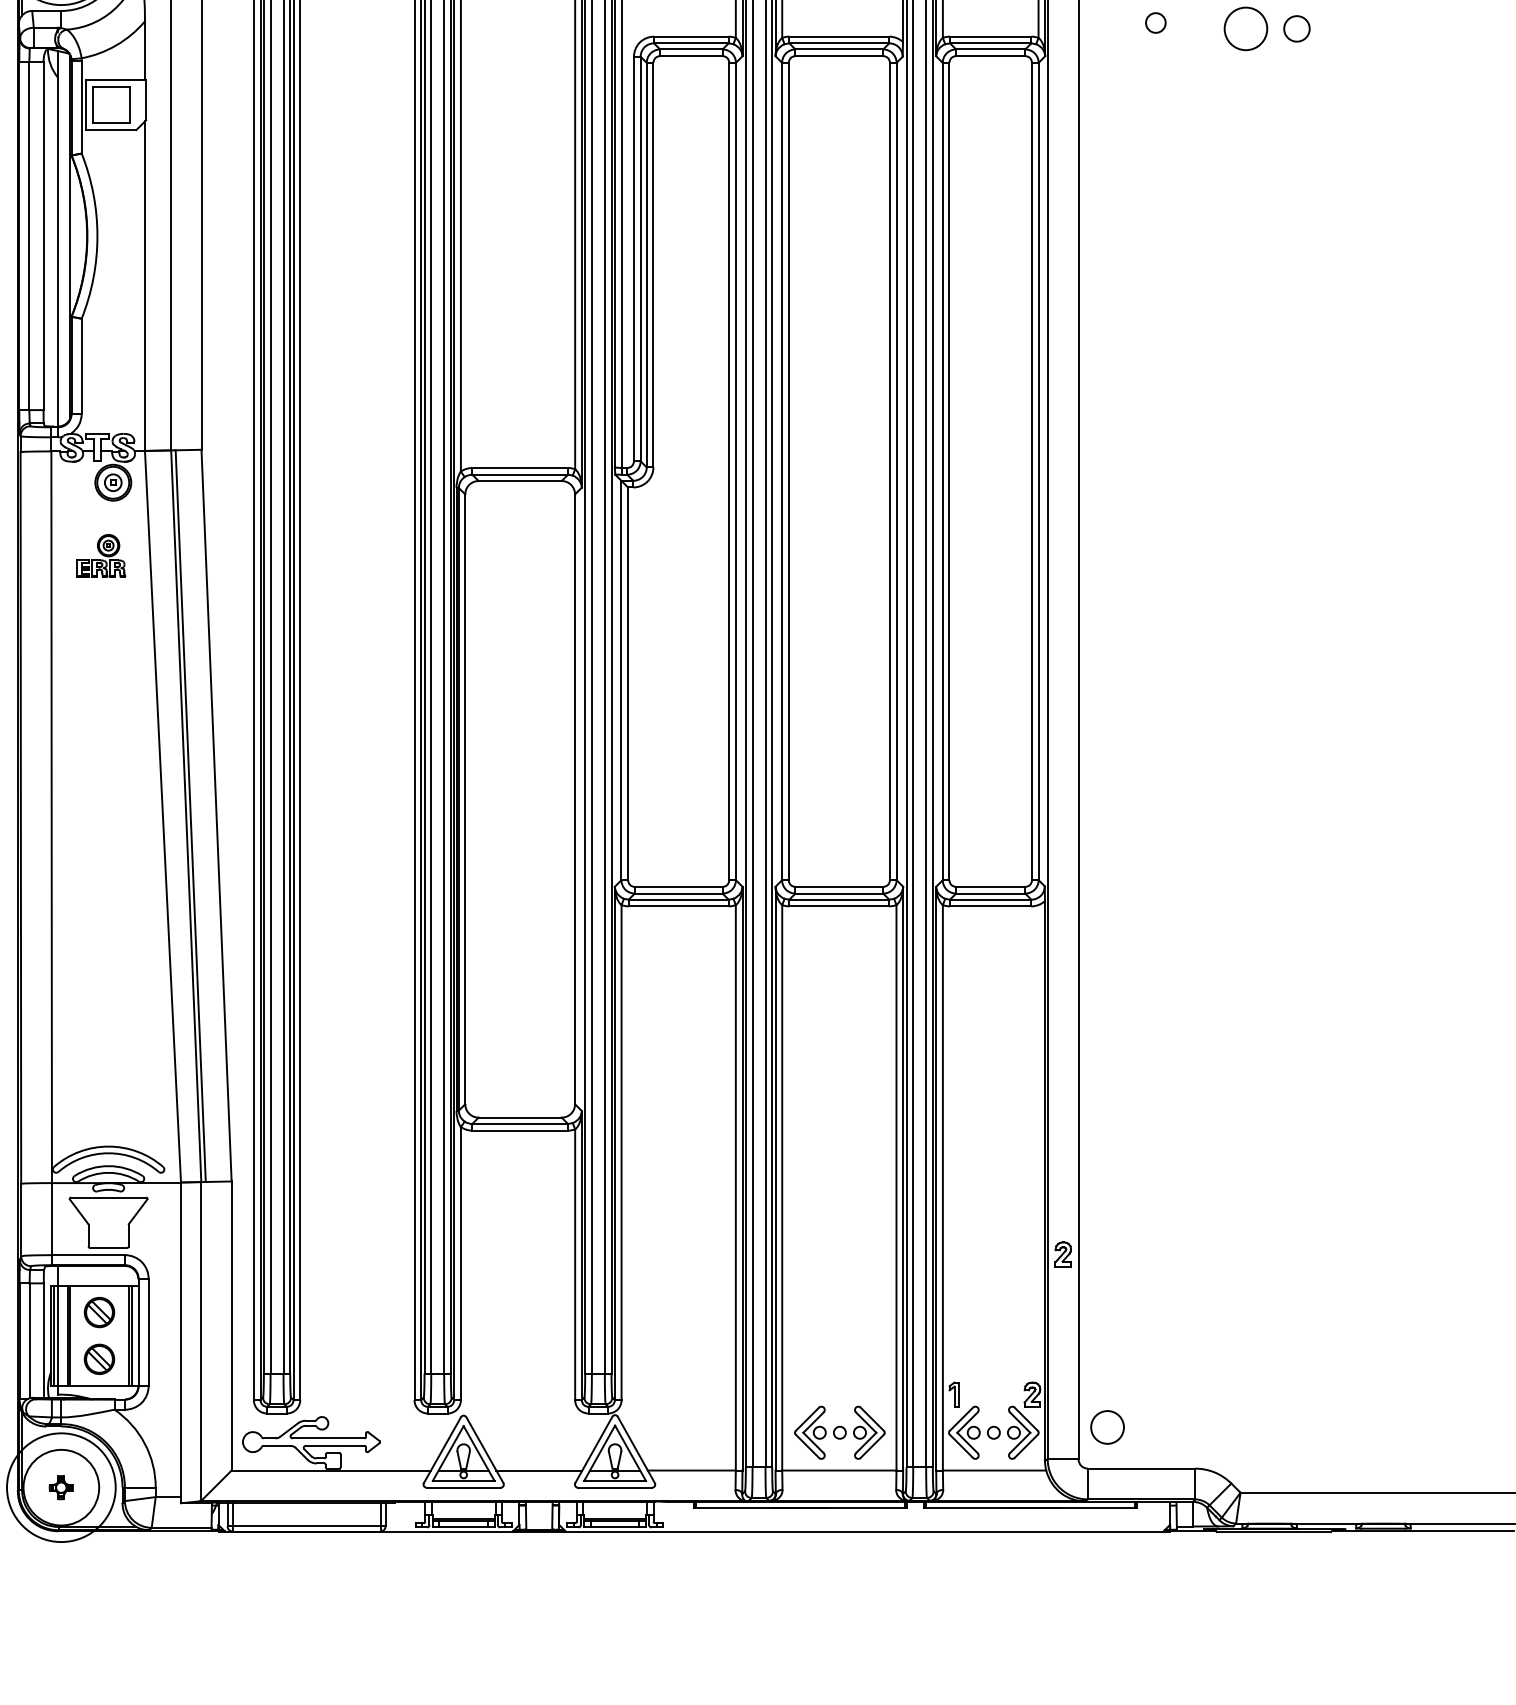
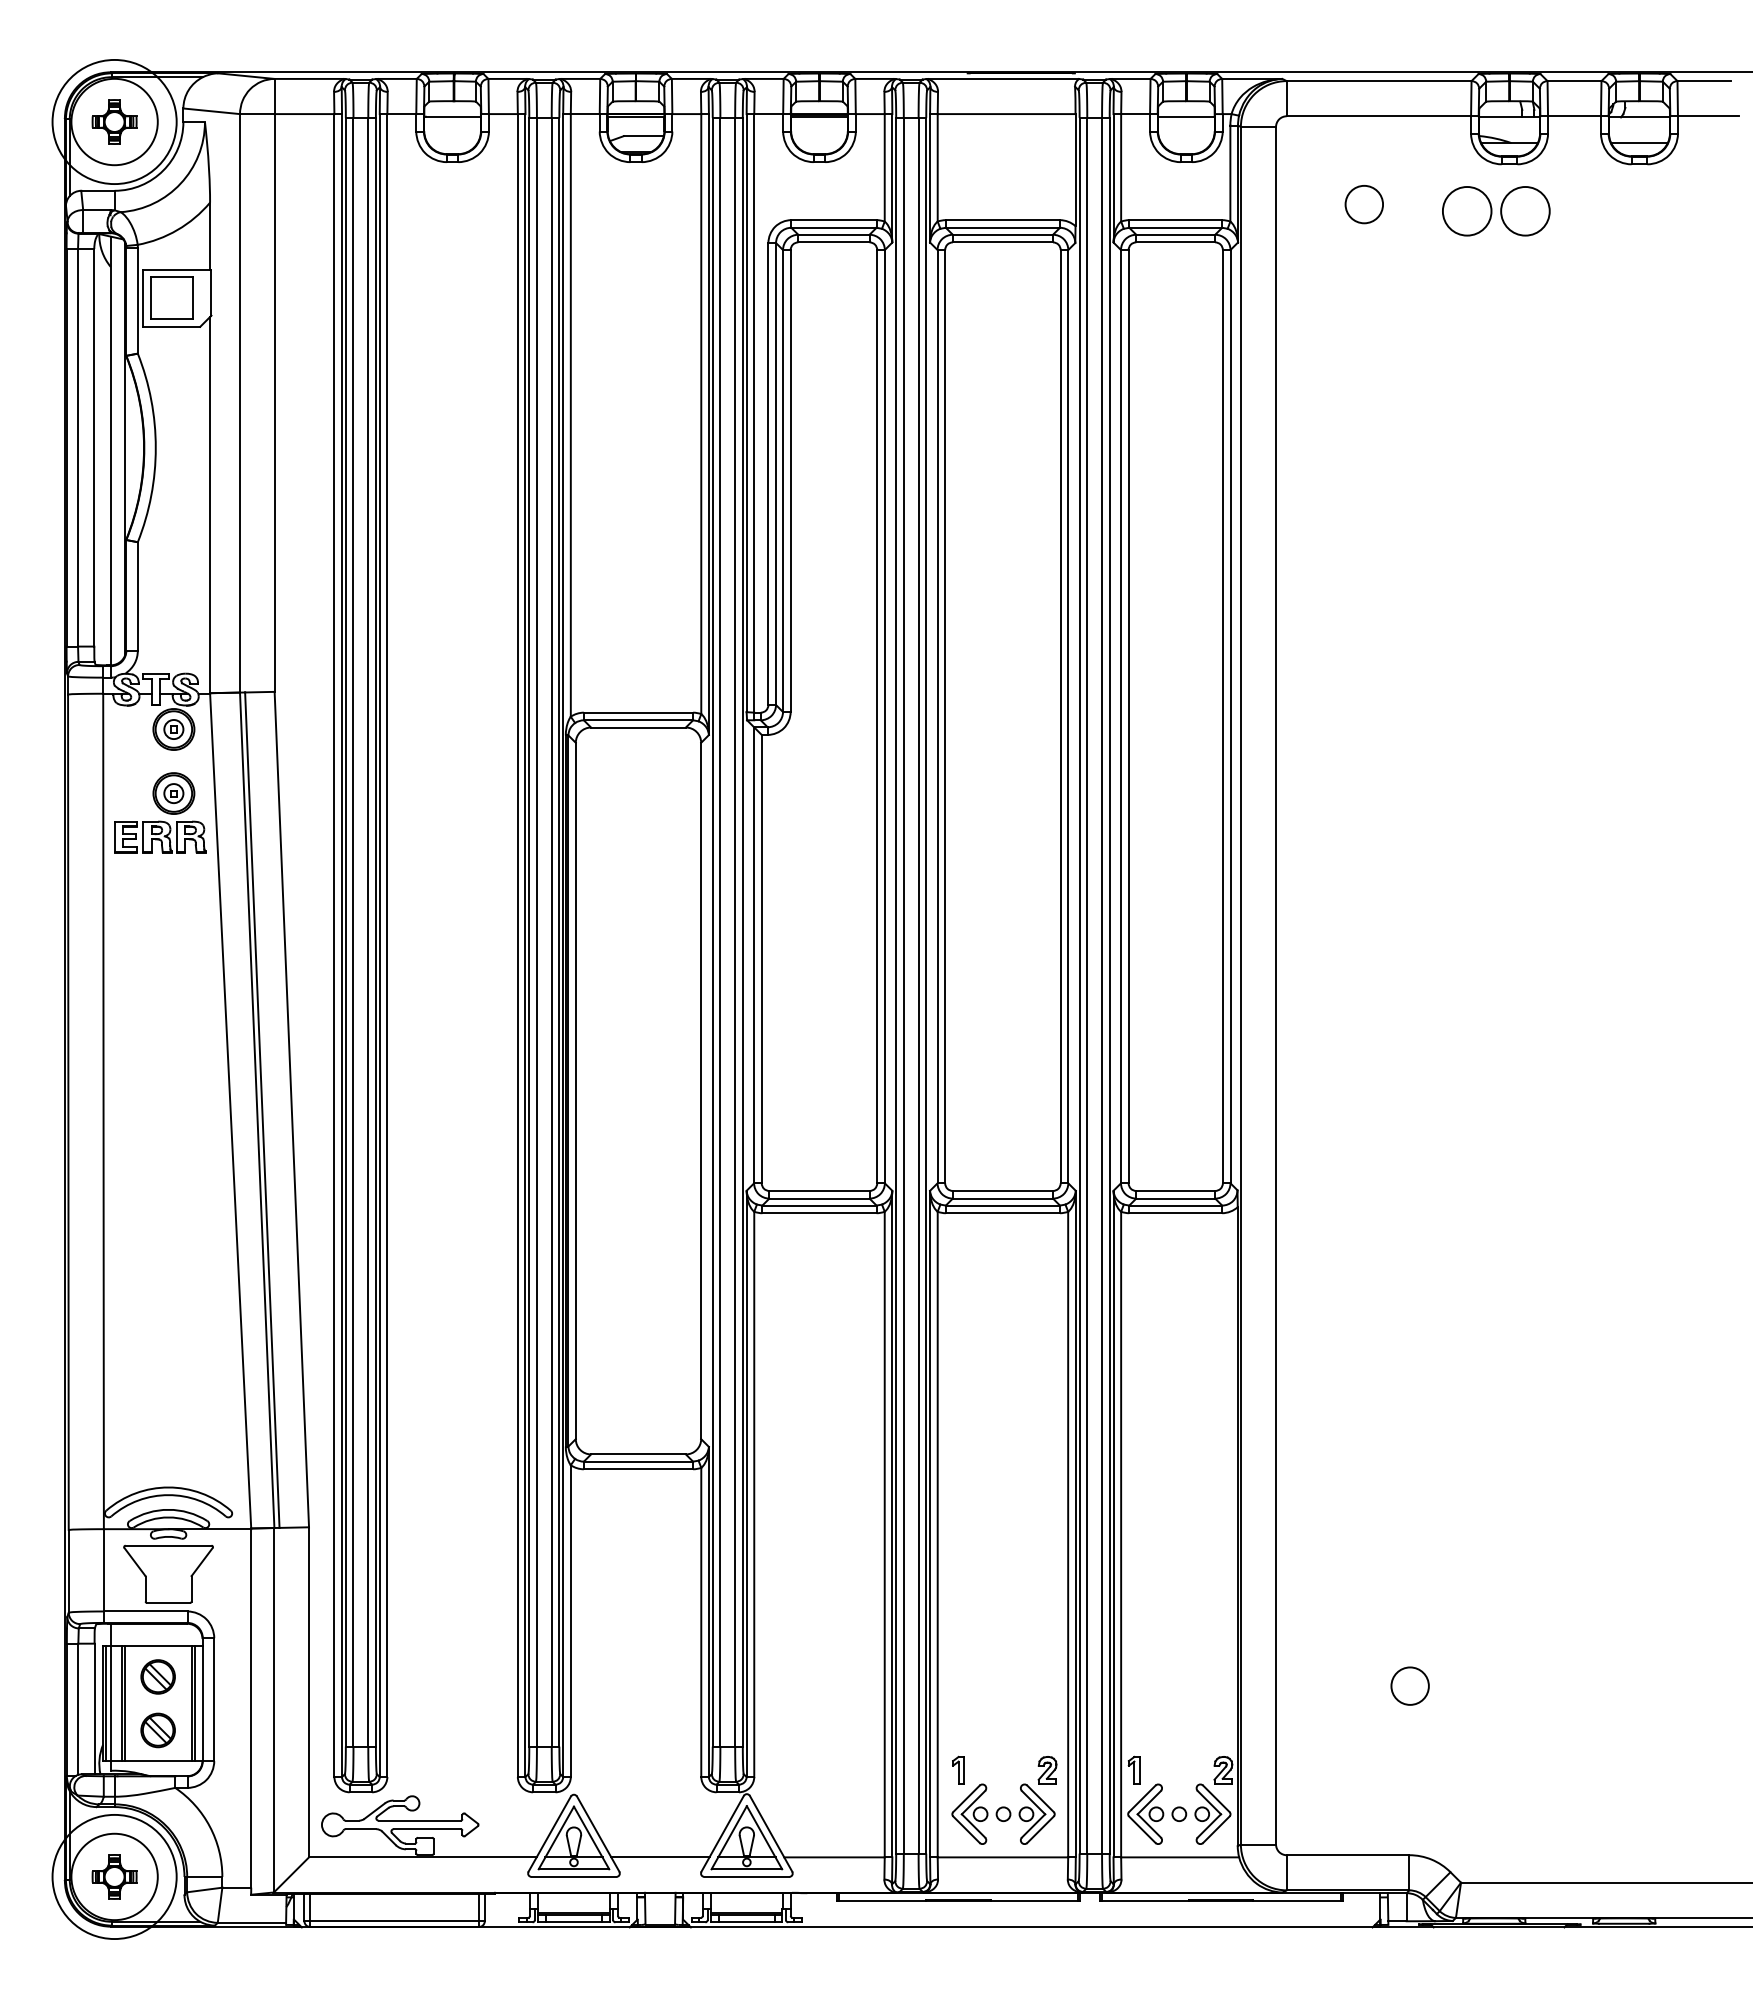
circle: (1156, 22) -> (1364, 204), size x1.67
circle: (1297, 29) -> (1525, 211), size x1.67
part: (101, 555) -> (160, 812), size x1.67
part: (1063, 1254) -> (1047, 1770), moved
part: (800, 1393) -> (958, 1769), added
circle: (1106, 1426) -> (1409, 1685), moved
part: (61, 1487) -> (114, 1876), size x1.67

